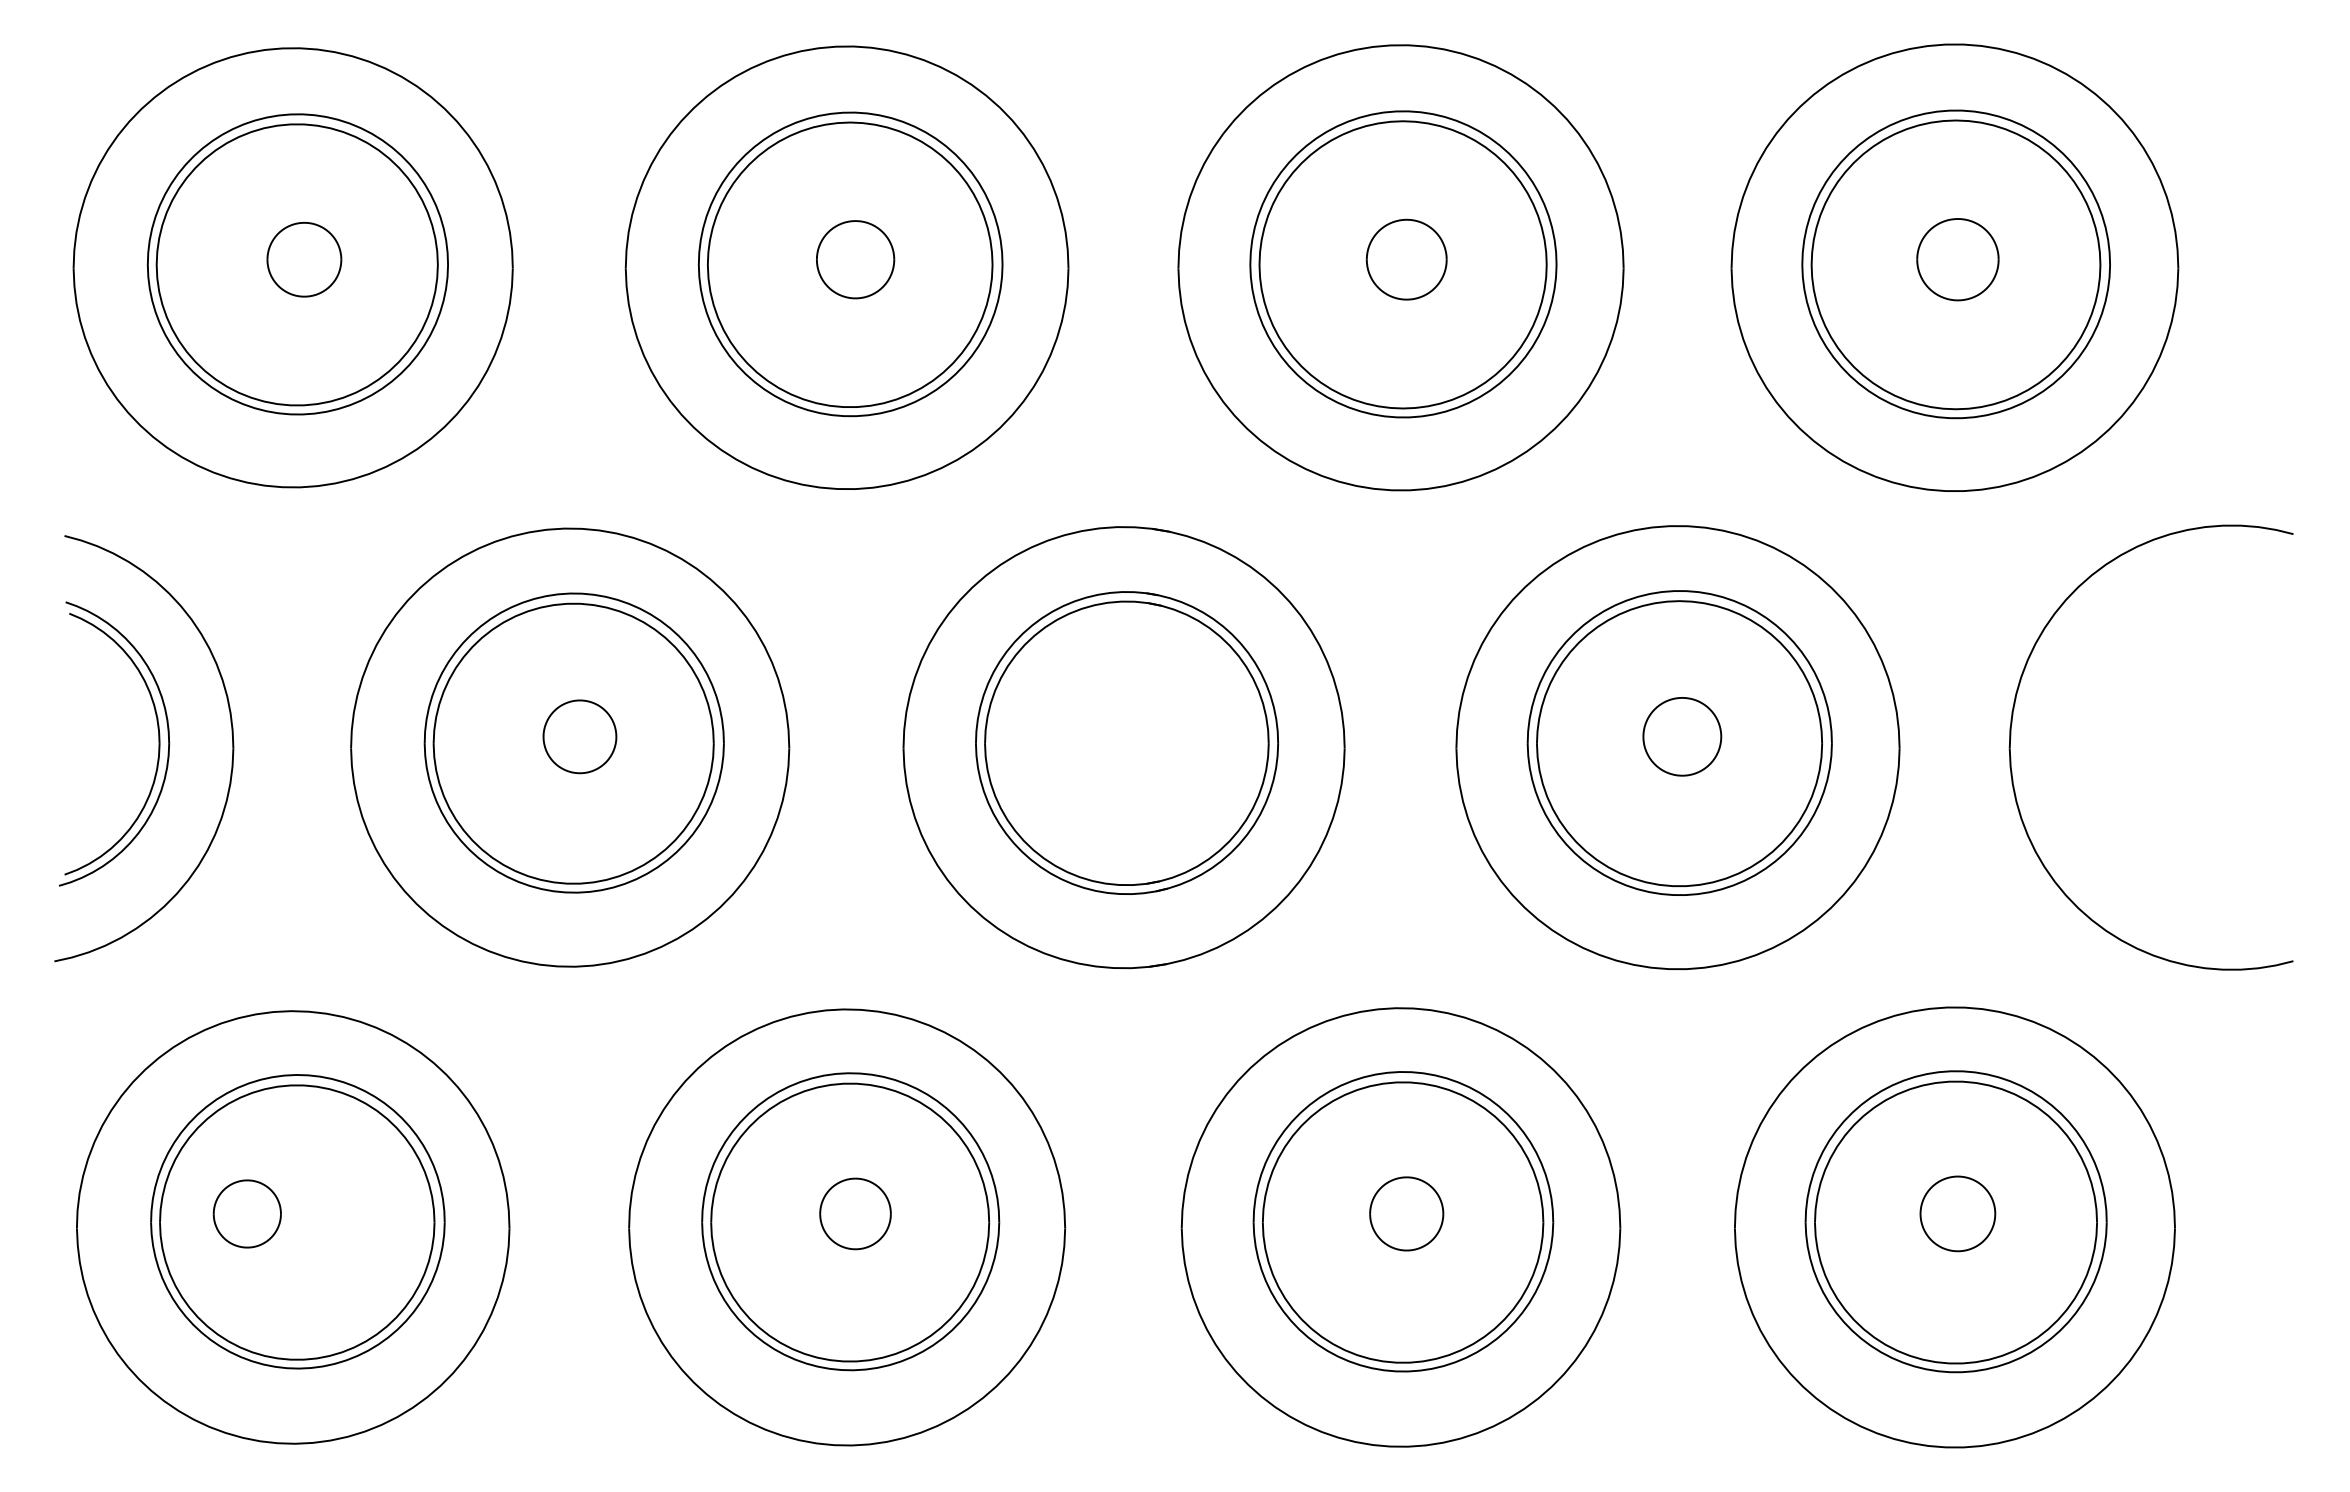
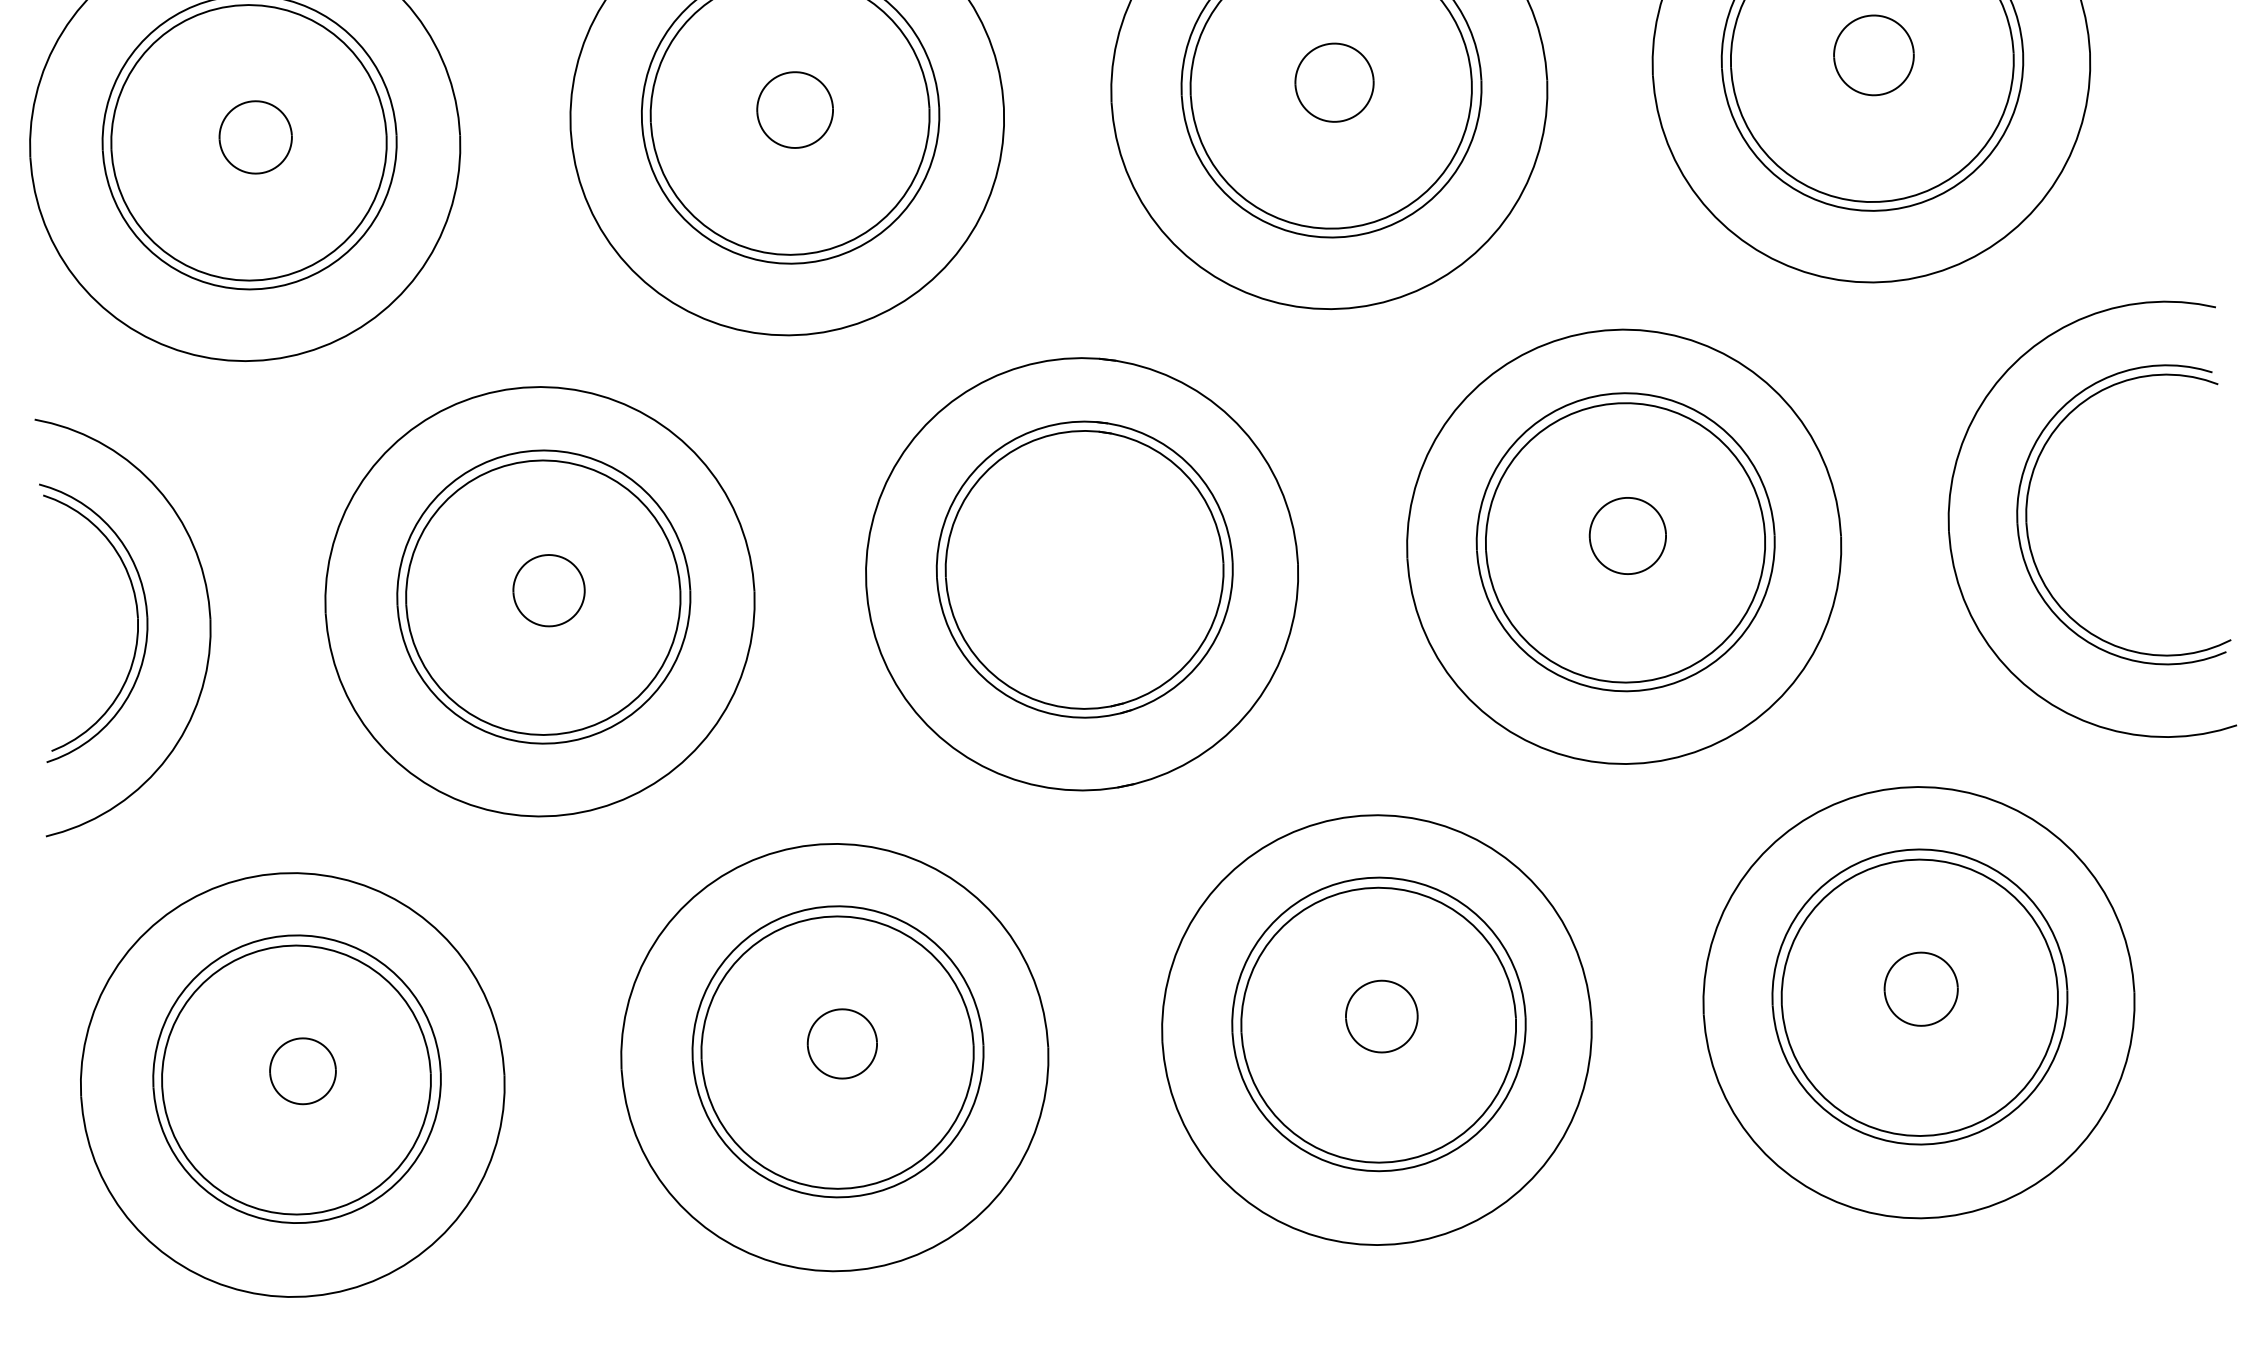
part: (2090, 742) -> (2027, 521), added
part: (246, 1213) -> (302, 1070), moved

